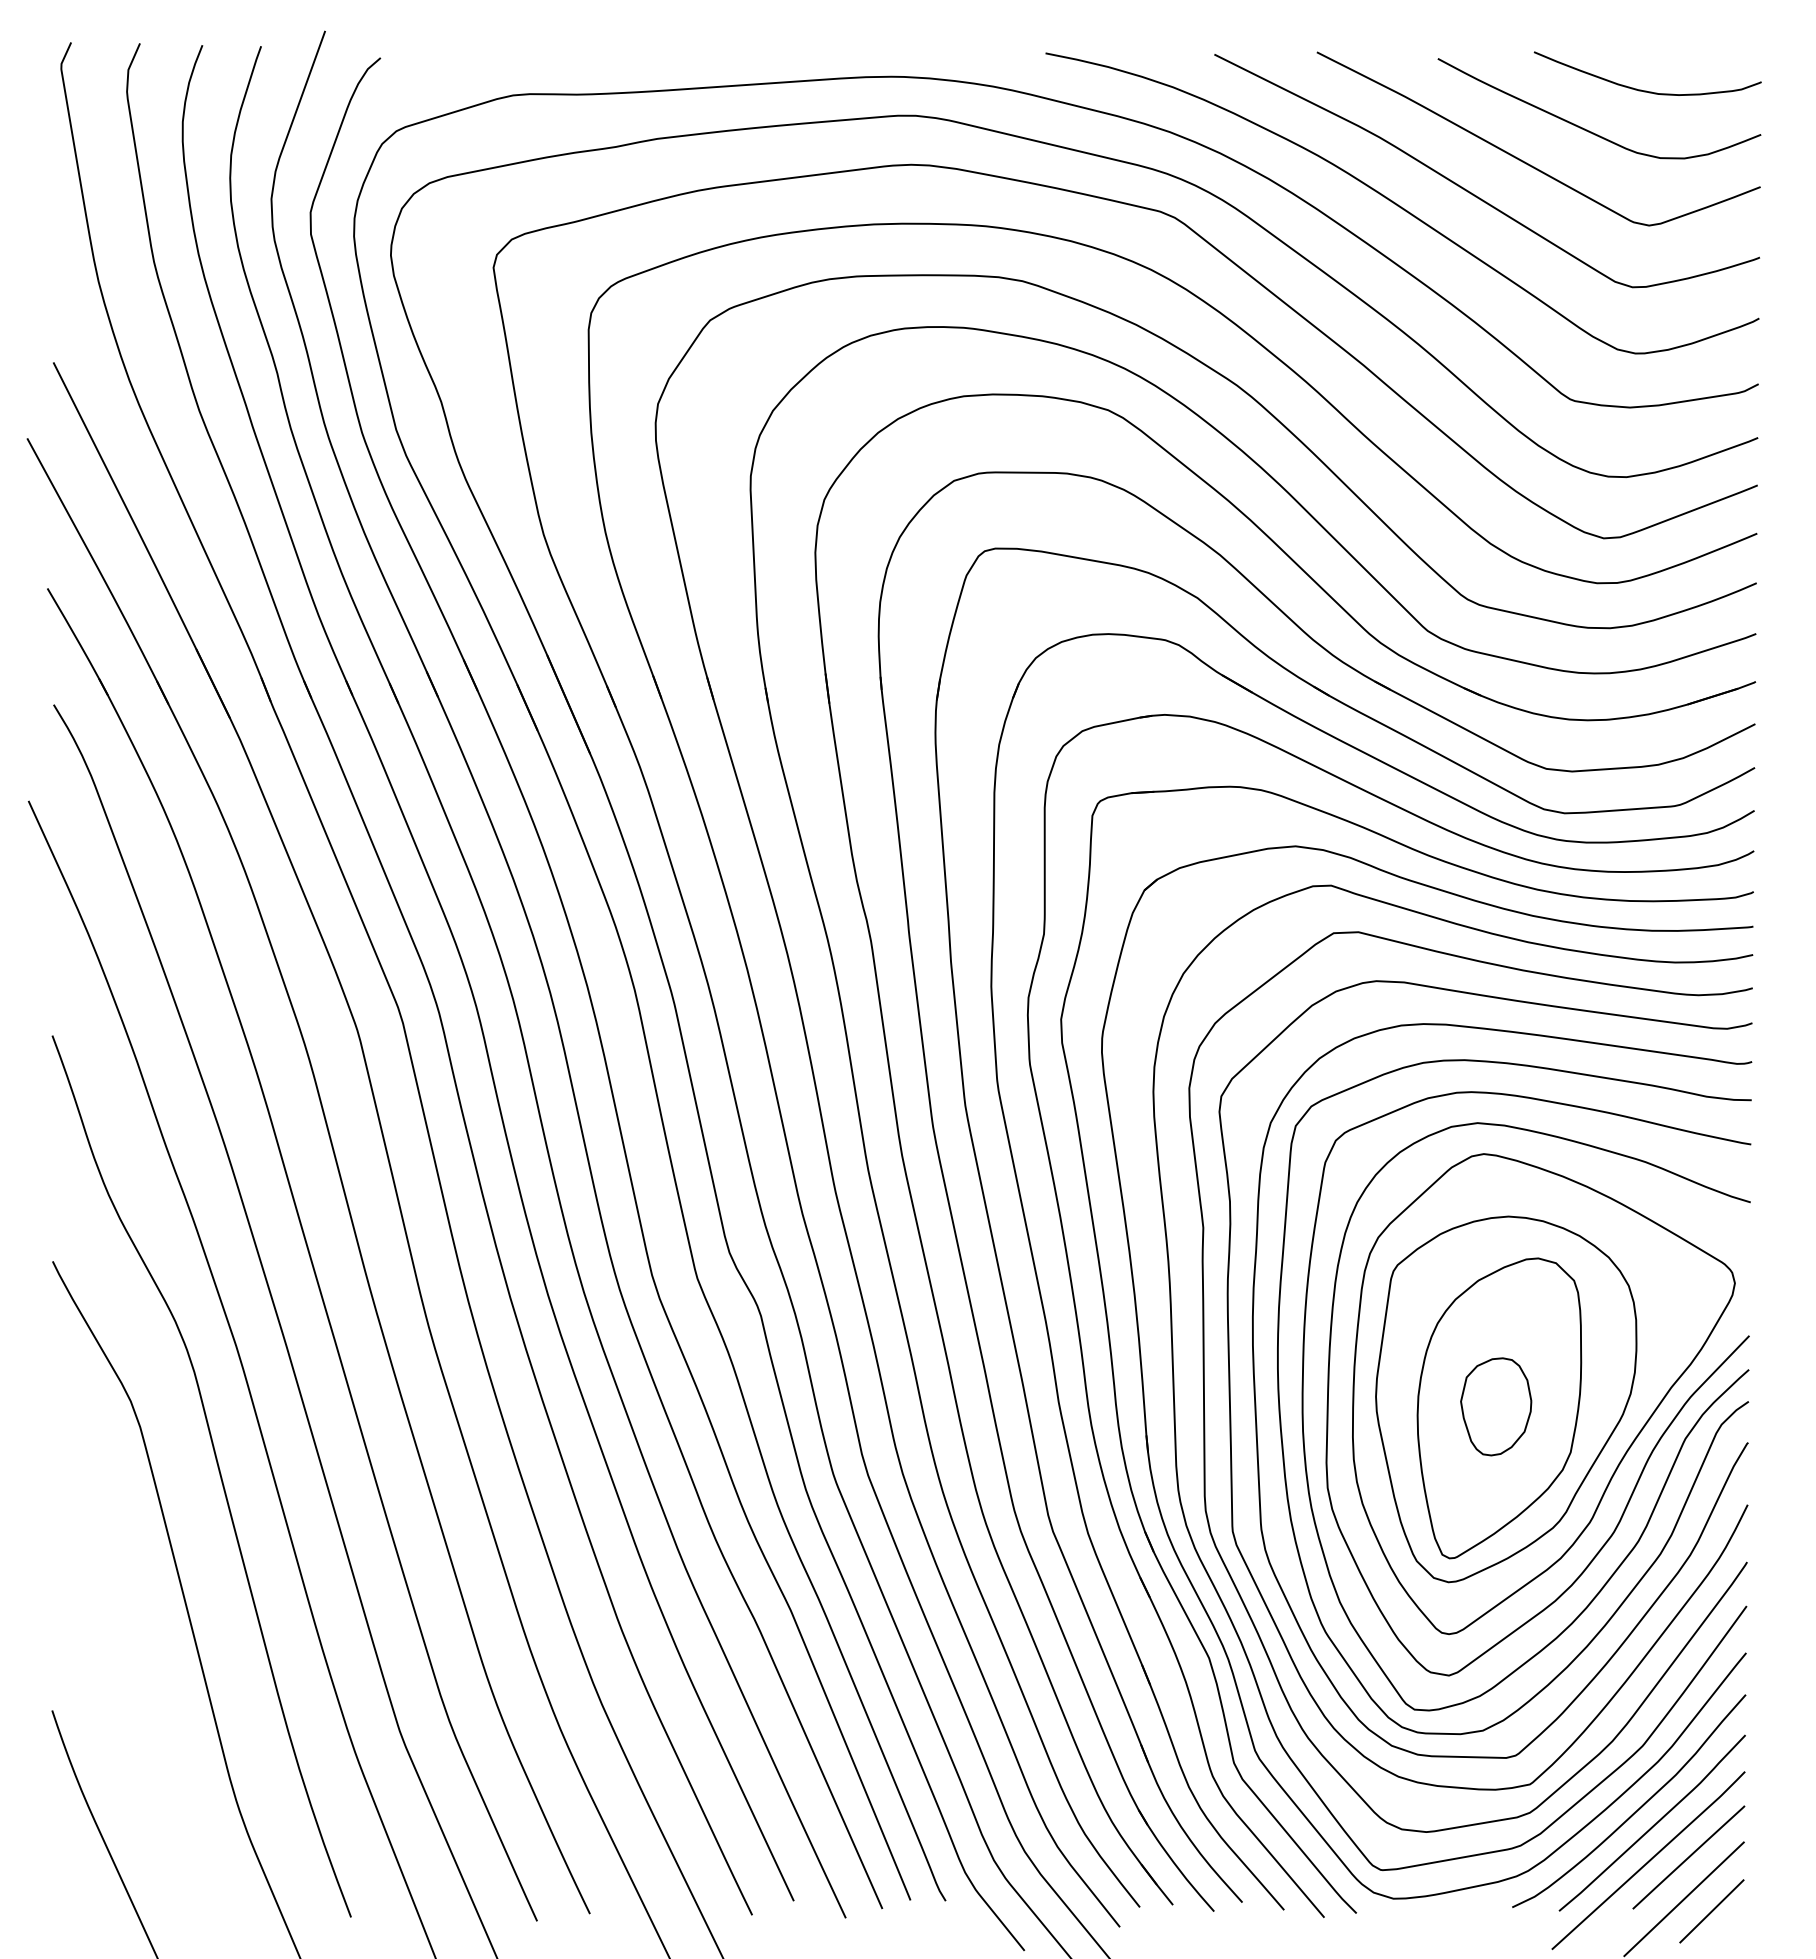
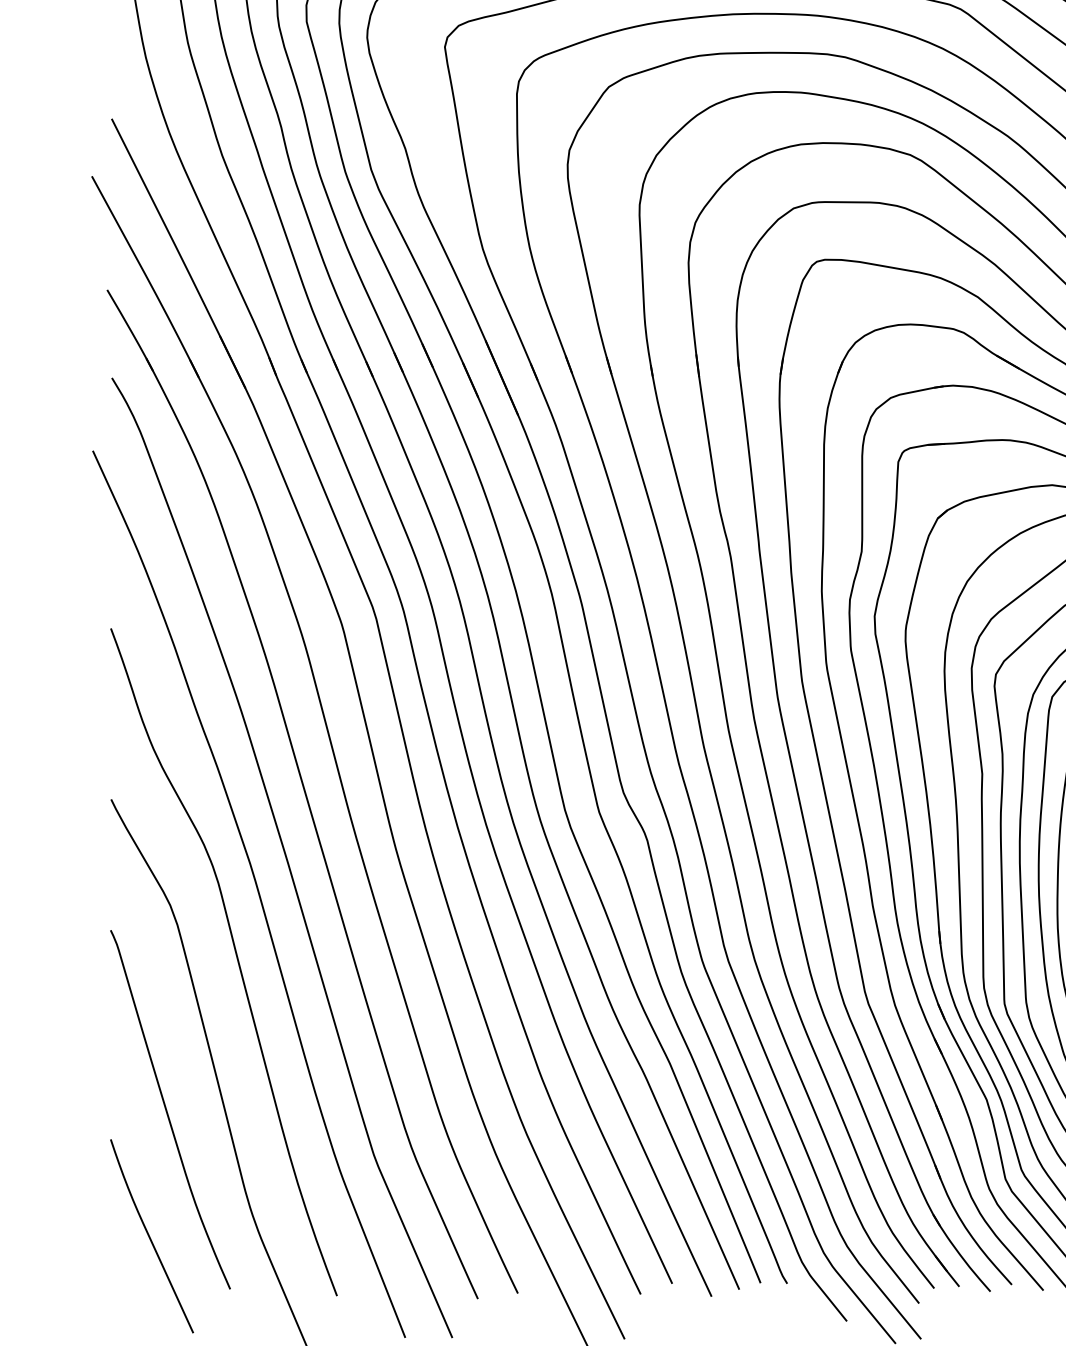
curve: (126, 1671) -> (167, 1109), added

